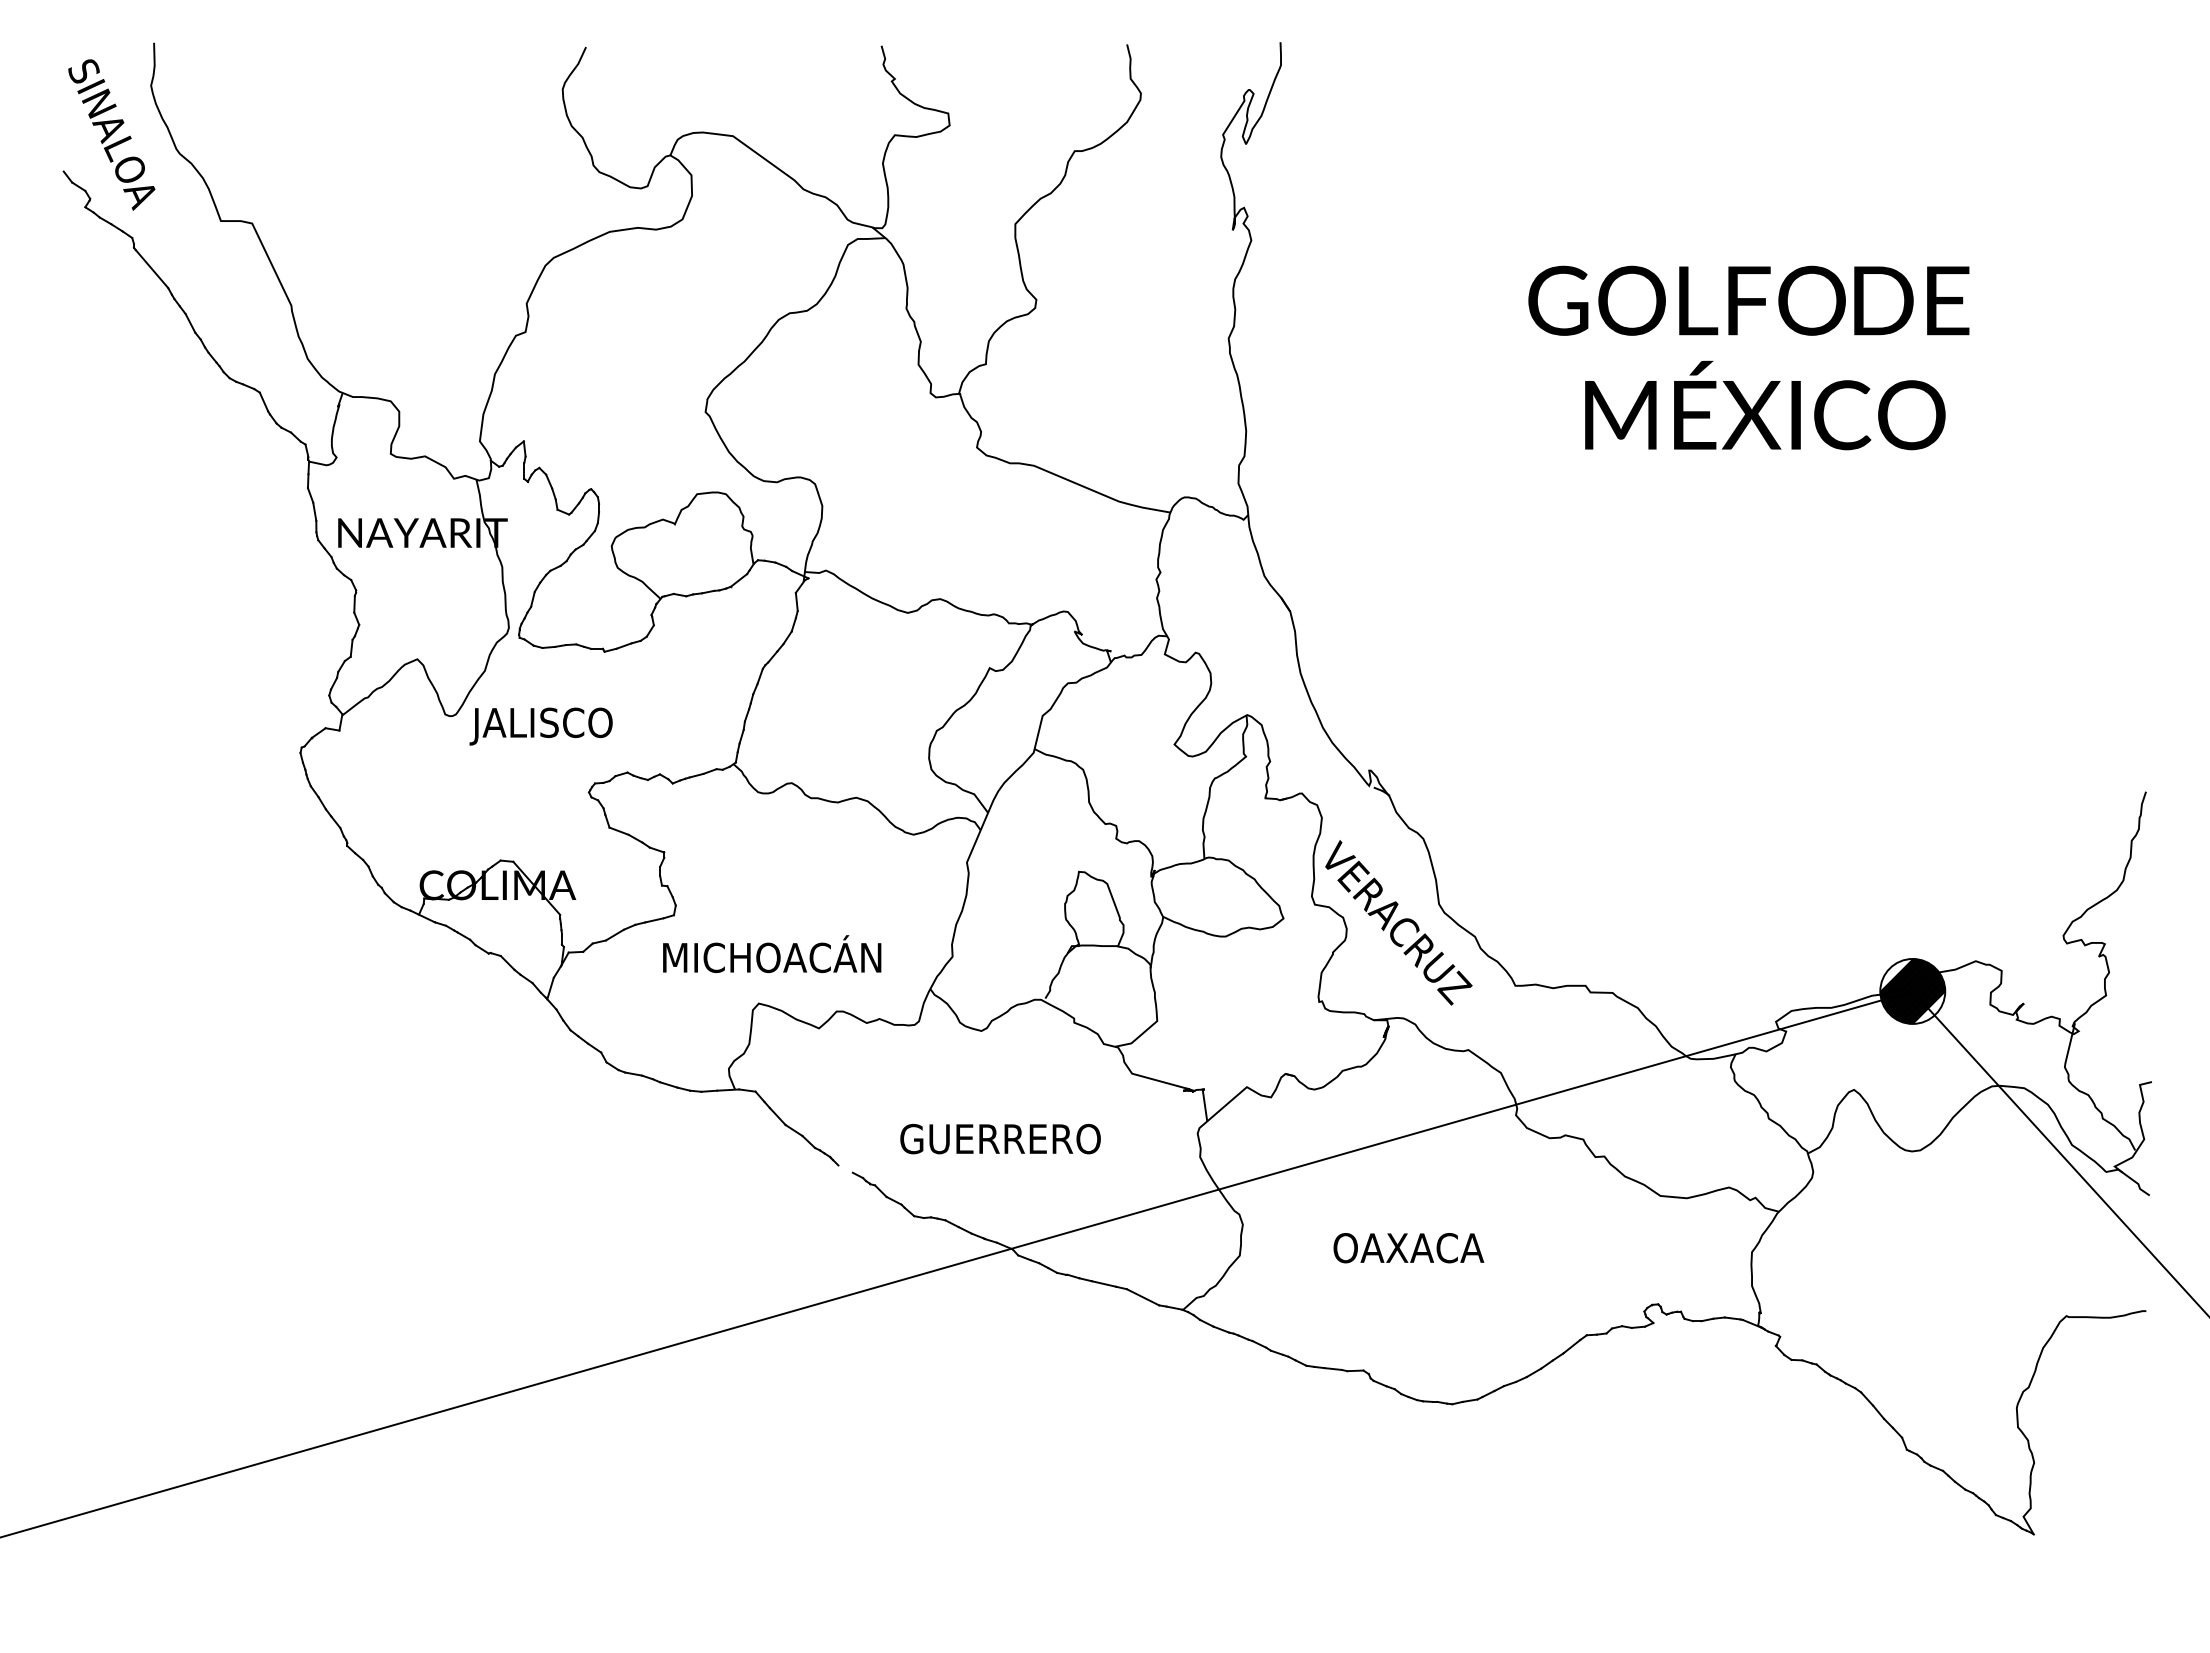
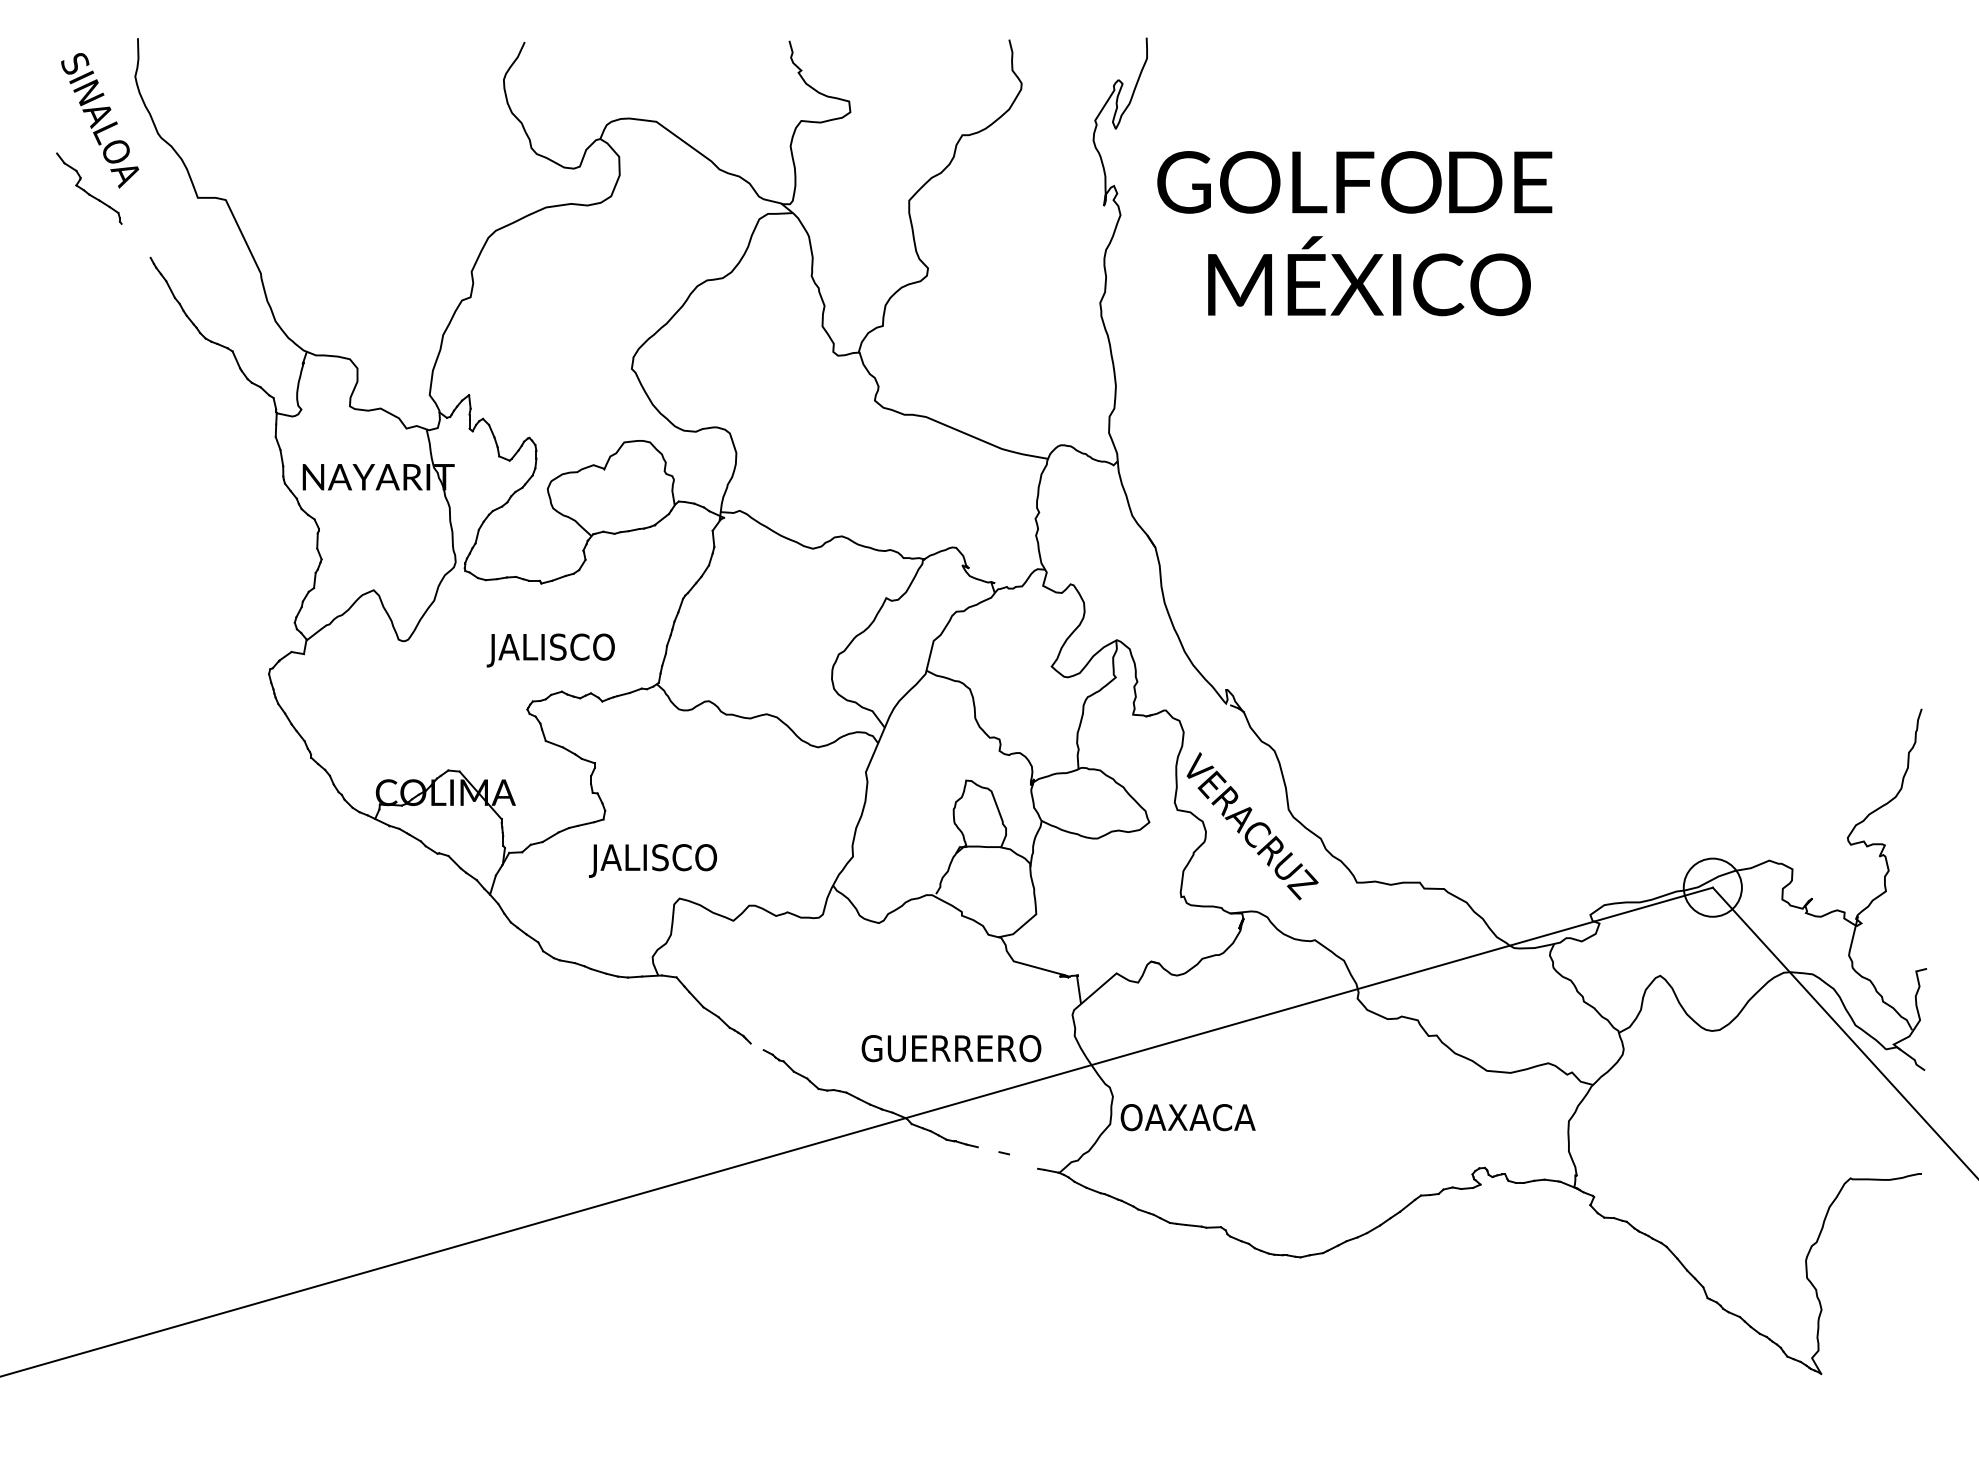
line: (151, 269) -> (135, 241), removed
text: (1748, 357) -> (1354, 233), moved
text: (540, 726) -> (550, 650), moved
text: (769, 957) -> (689, 857), MICHOACÁN -> JALISCO
hatch: (1912, 990) -> (1712, 886), removed
text: (1000, 1139) -> (951, 1048), moved
text: (1408, 1248) -> (1187, 1117), moved
line: (1103, 1283) -> (988, 1149), removed
line: (1142, 1297) -> (1023, 1161), removed

